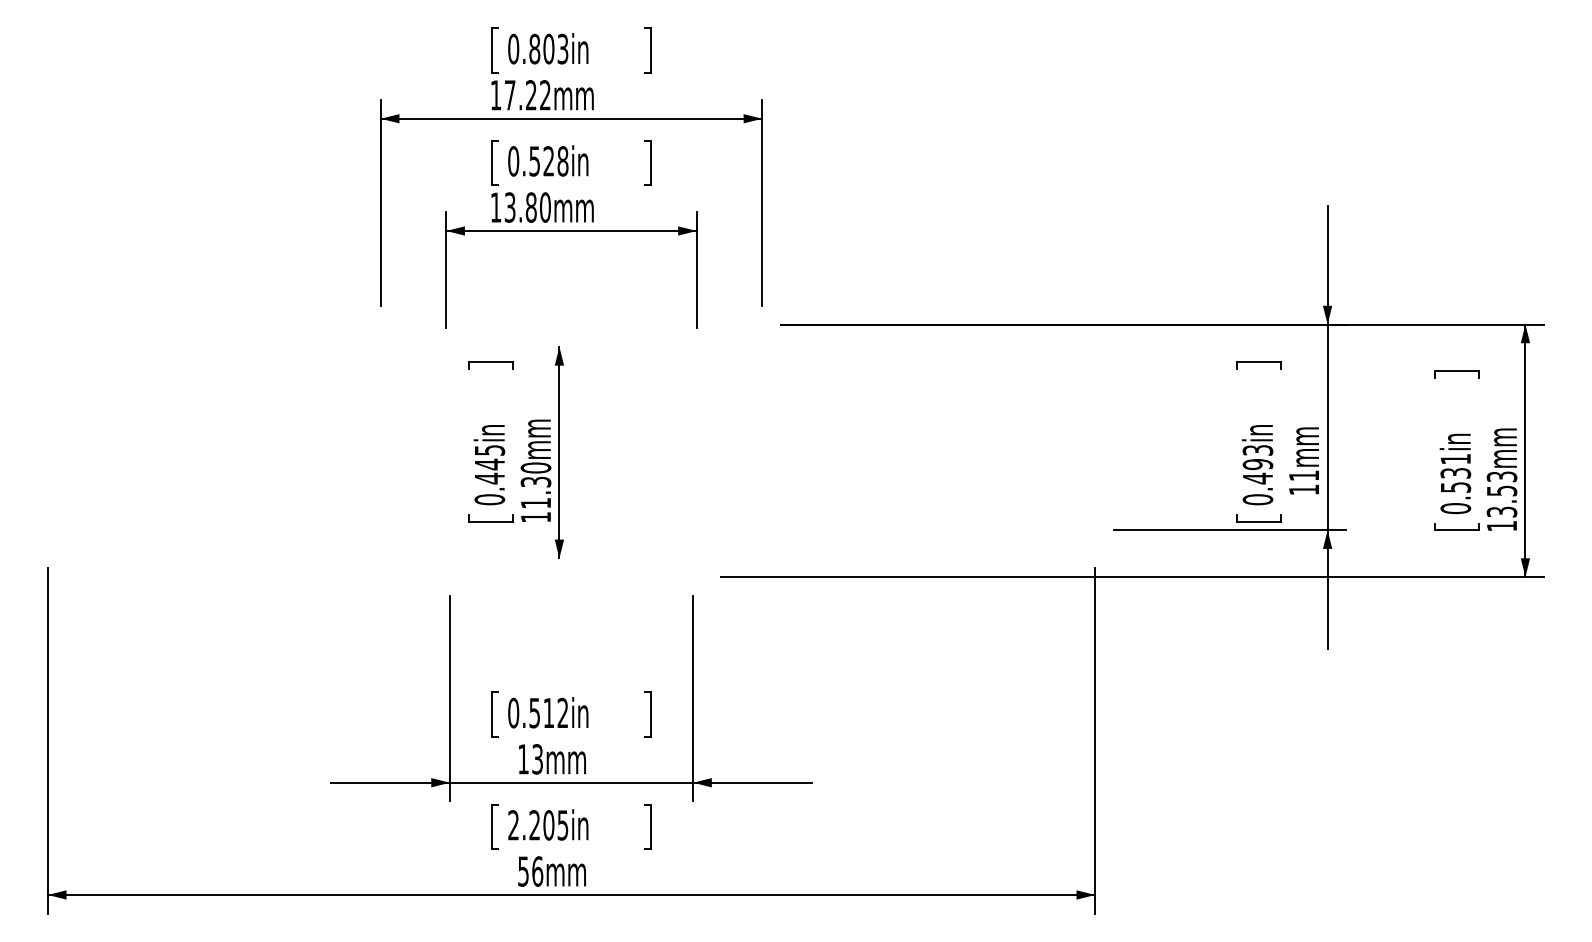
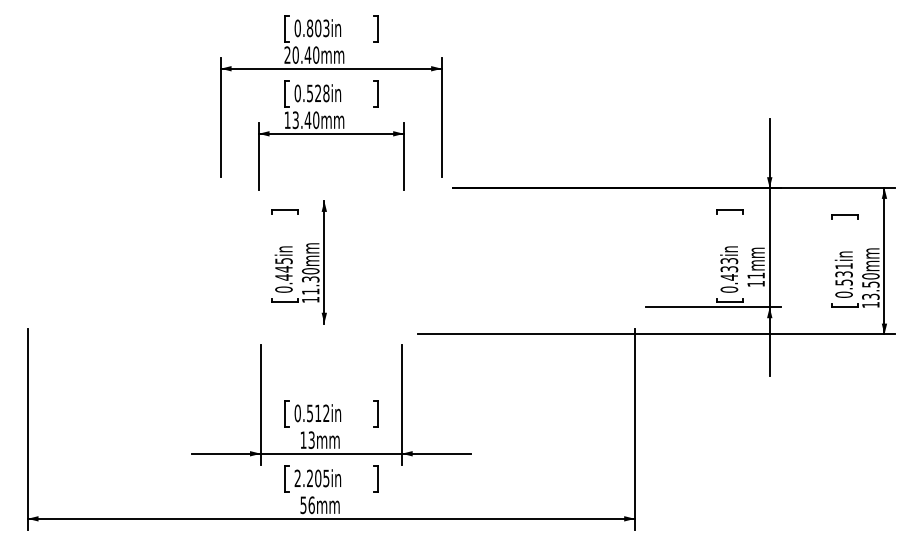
text: (520, 94) -> (301, 54), 17.22mm -> 20.40mm
text: (530, 207) -> (307, 120), 13.80mm -> 13.40mm
text: (1256, 464) -> (728, 269), 0.493in -> 0.433in
text: (1501, 477) -> (870, 276), 13.53mm -> 13.50mm

